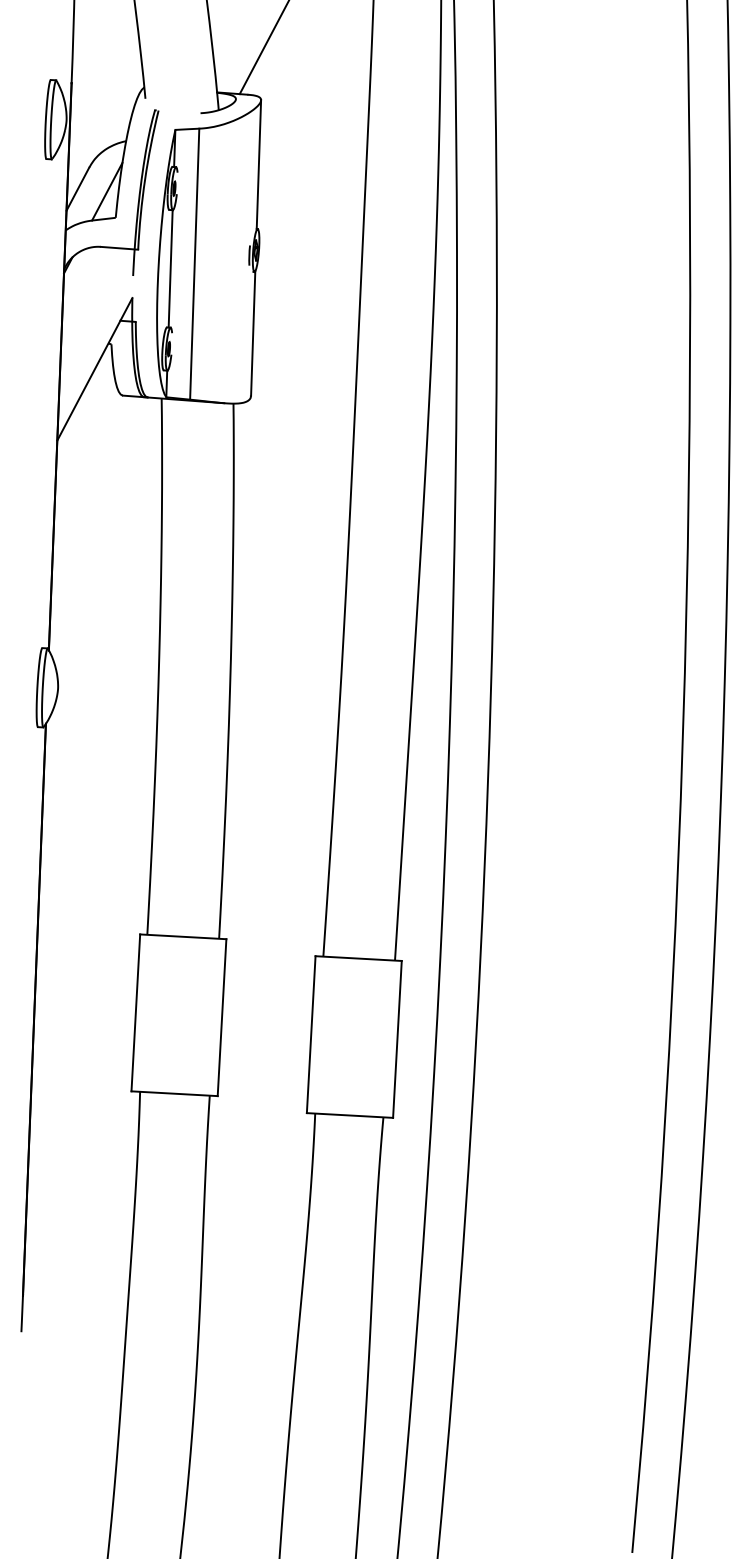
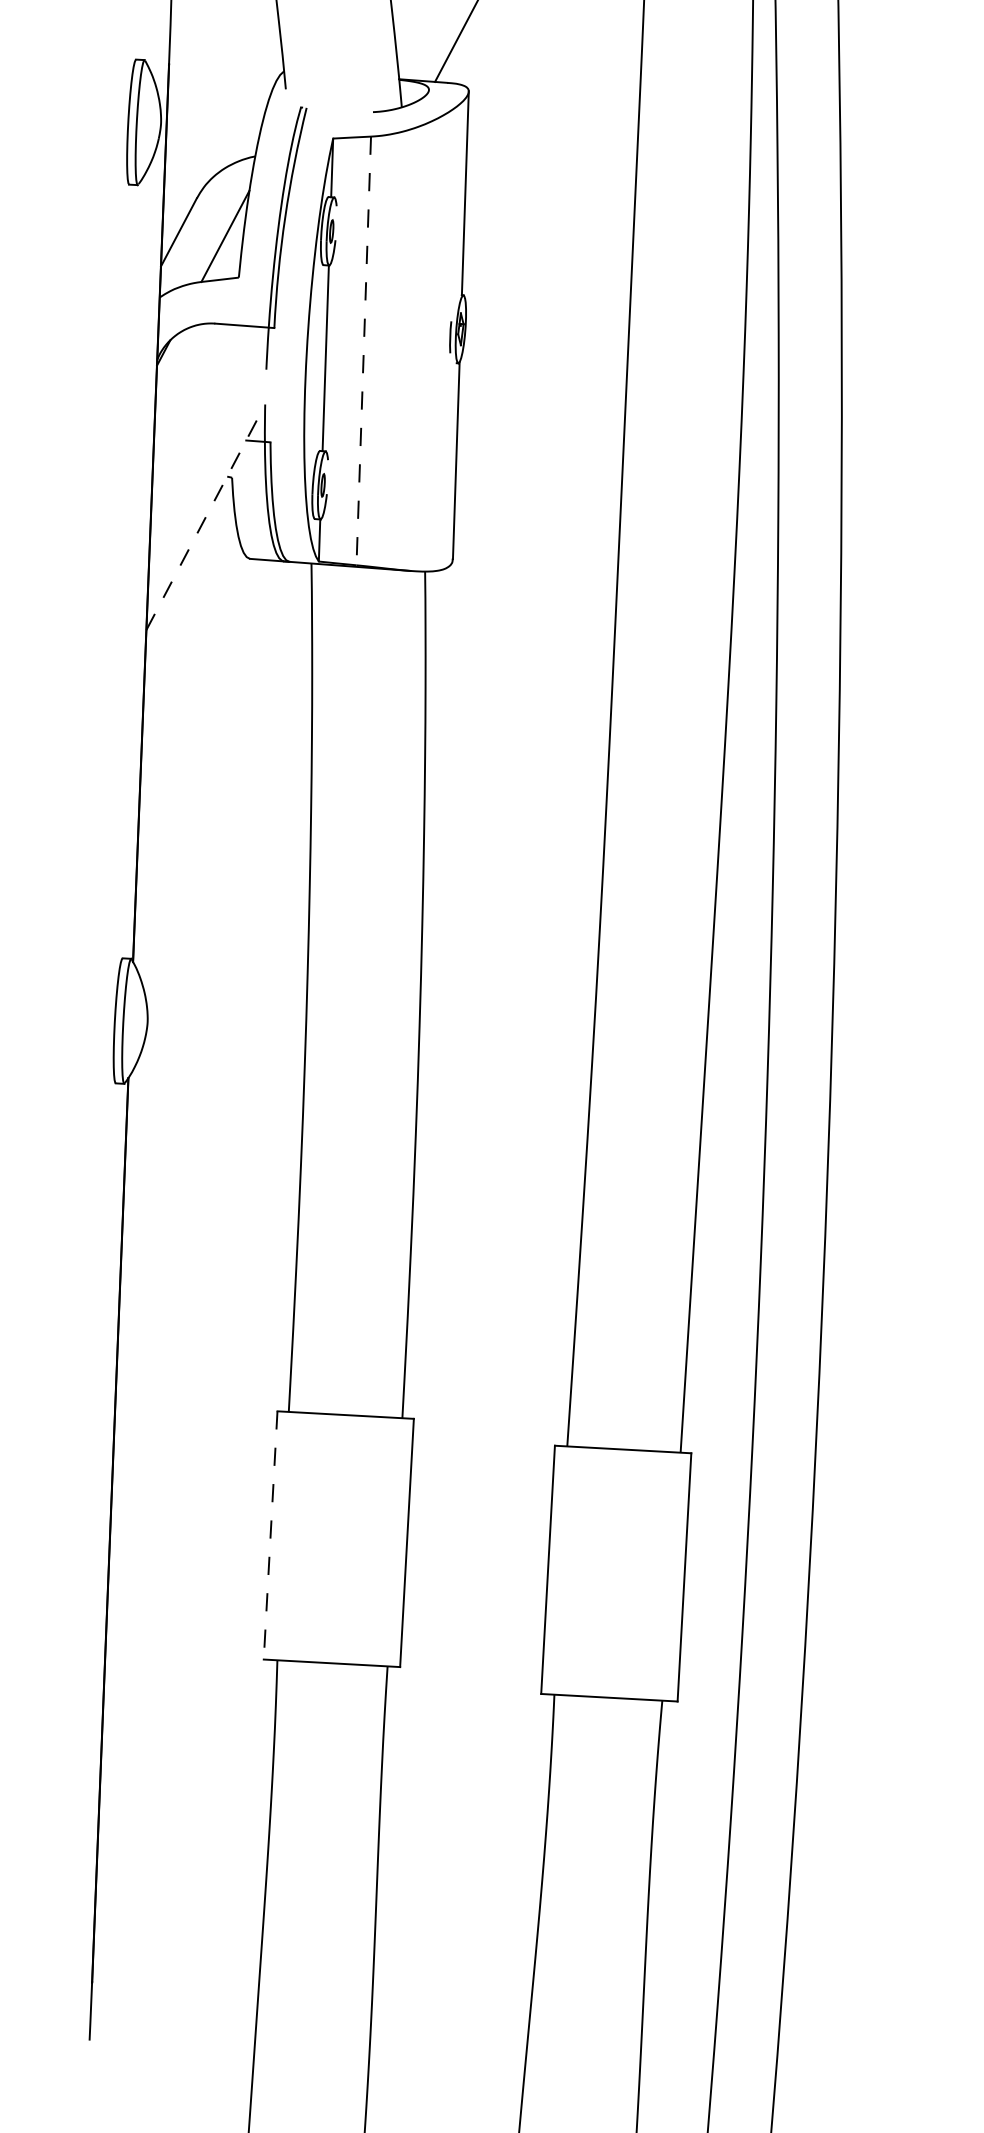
line: (194, 264) -> (363, 351), solid -> dashed
line: (94, 369) -> (205, 517), solid -> dashed
line: (135, 1012) -> (270, 1534), solid -> dashed

